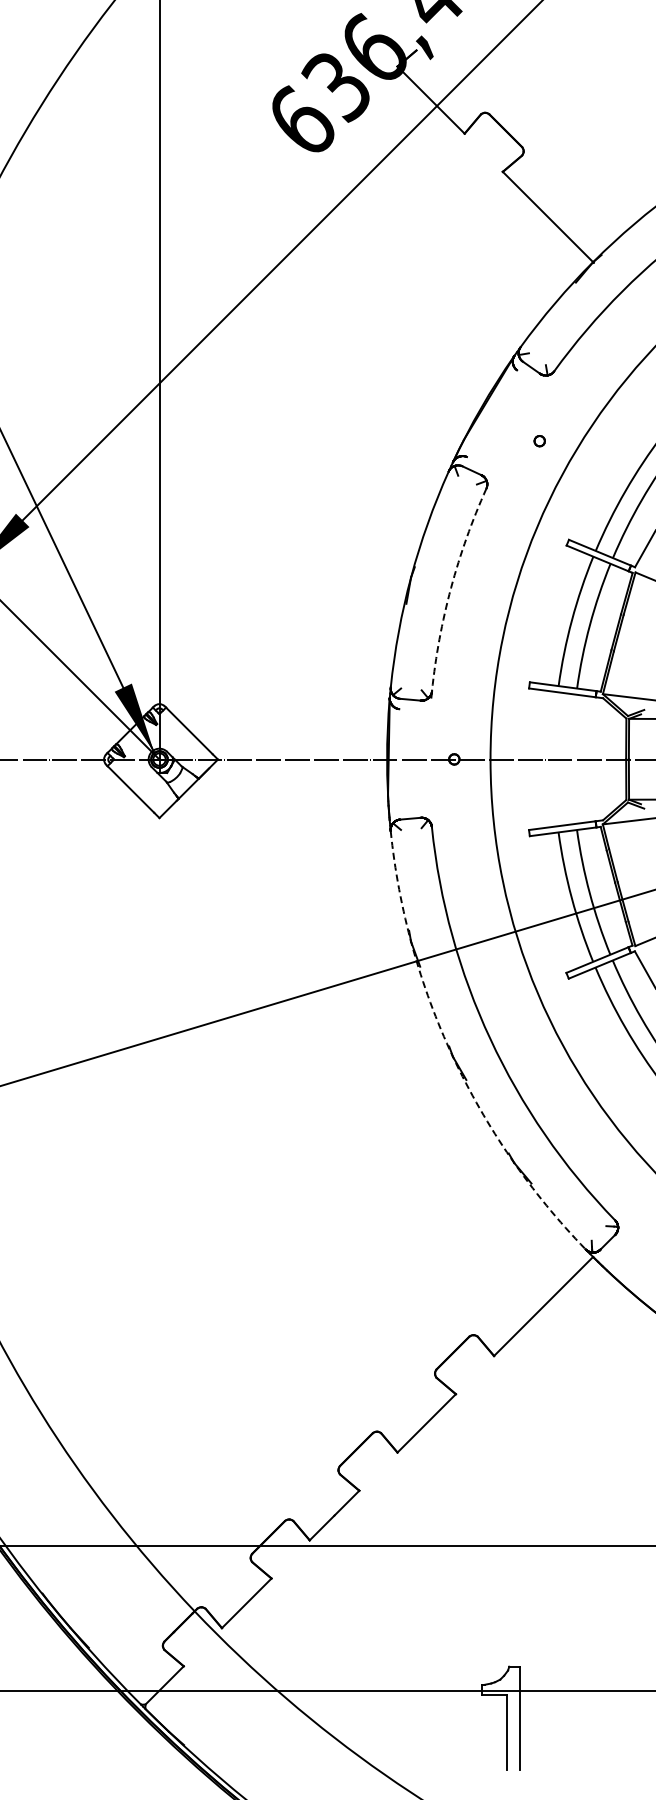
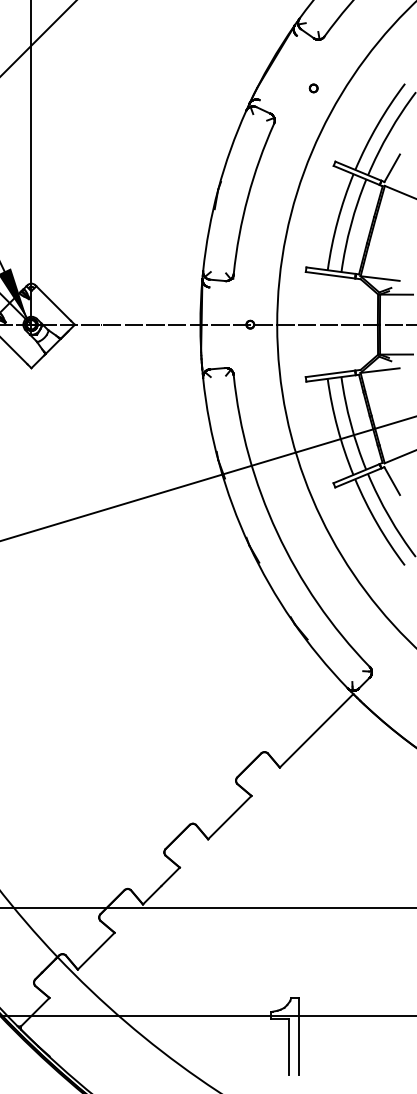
arc: (451, 587) -> (248, 197), dashed -> solid
arc: (452, 1056) -> (248, 545), dashed -> solid

